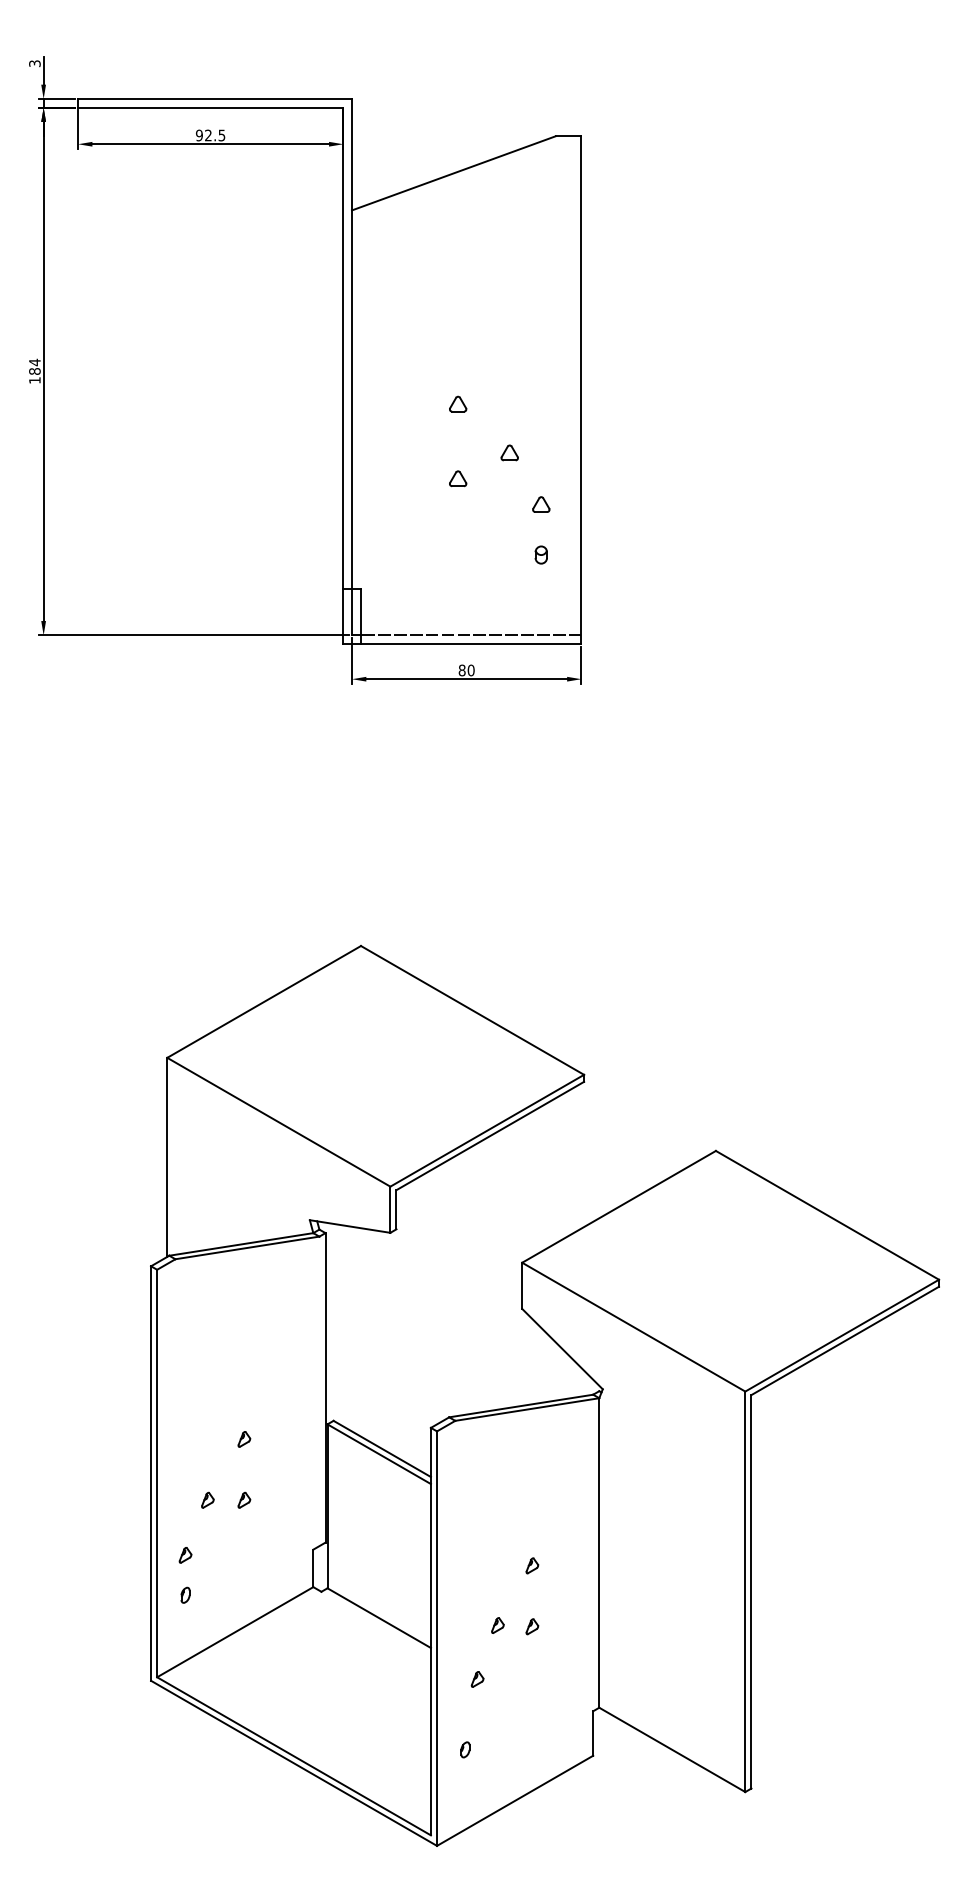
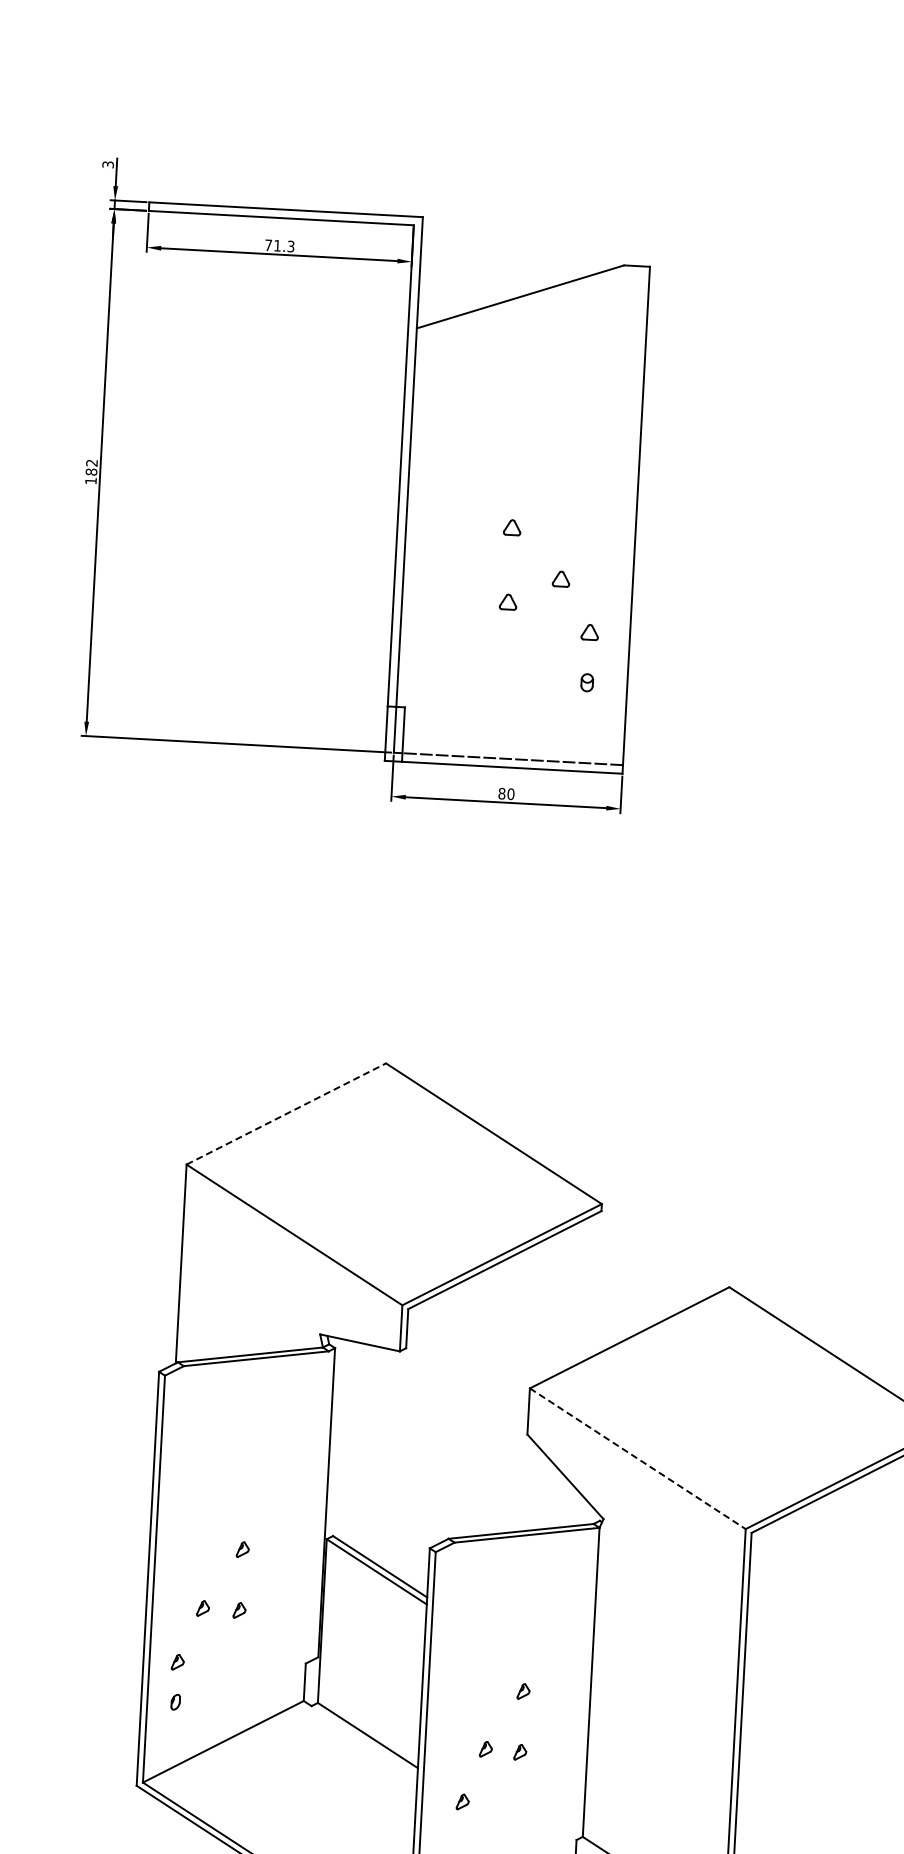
text: (210, 135) -> (279, 245), 92.5 -> 71.3
text: (34, 362) -> (91, 463), 184 -> 182
line: (264, 1001) -> (286, 1113), solid -> dashed
line: (633, 1327) -> (637, 1459), solid -> dashed

